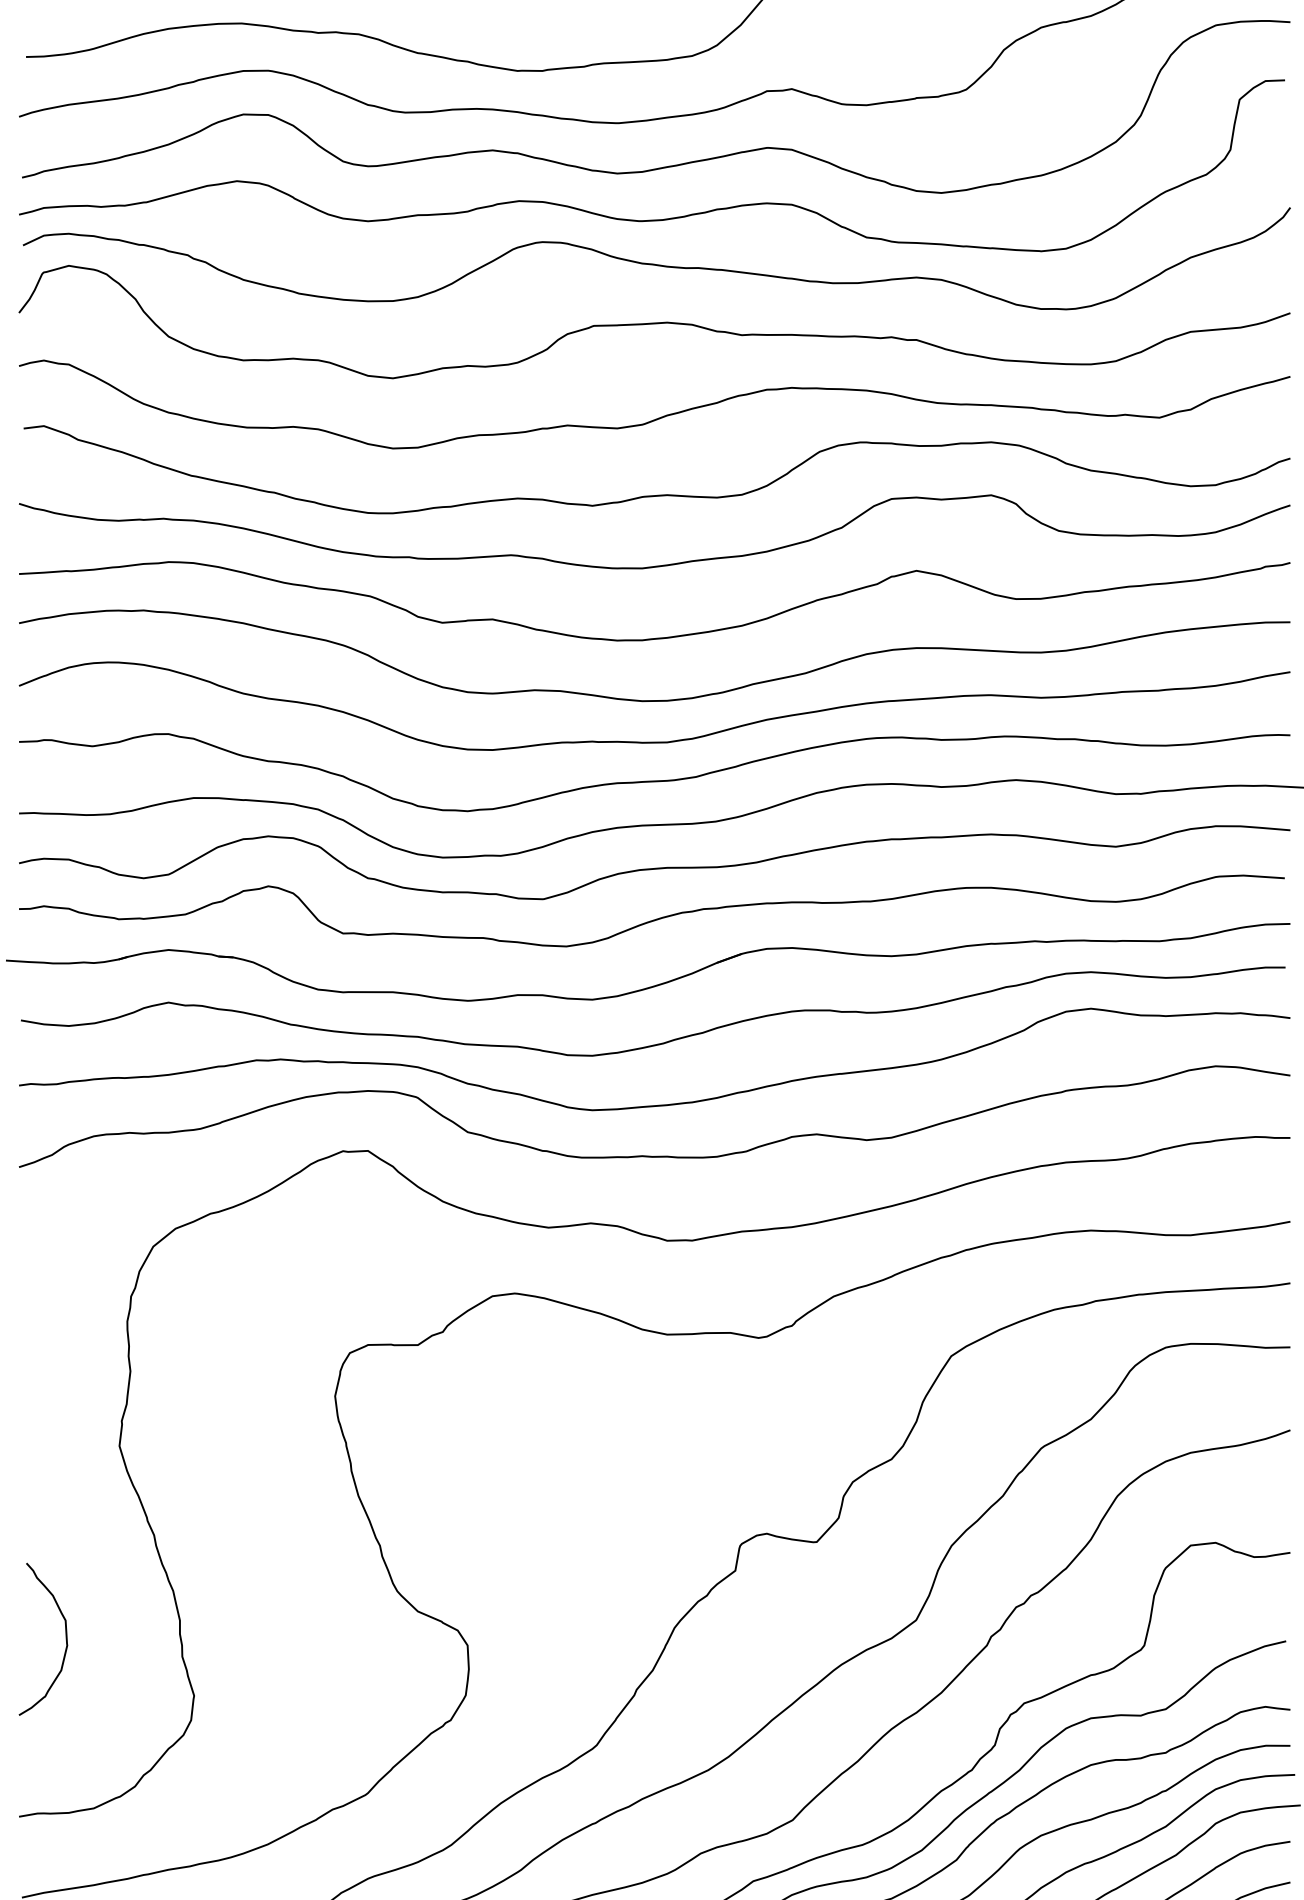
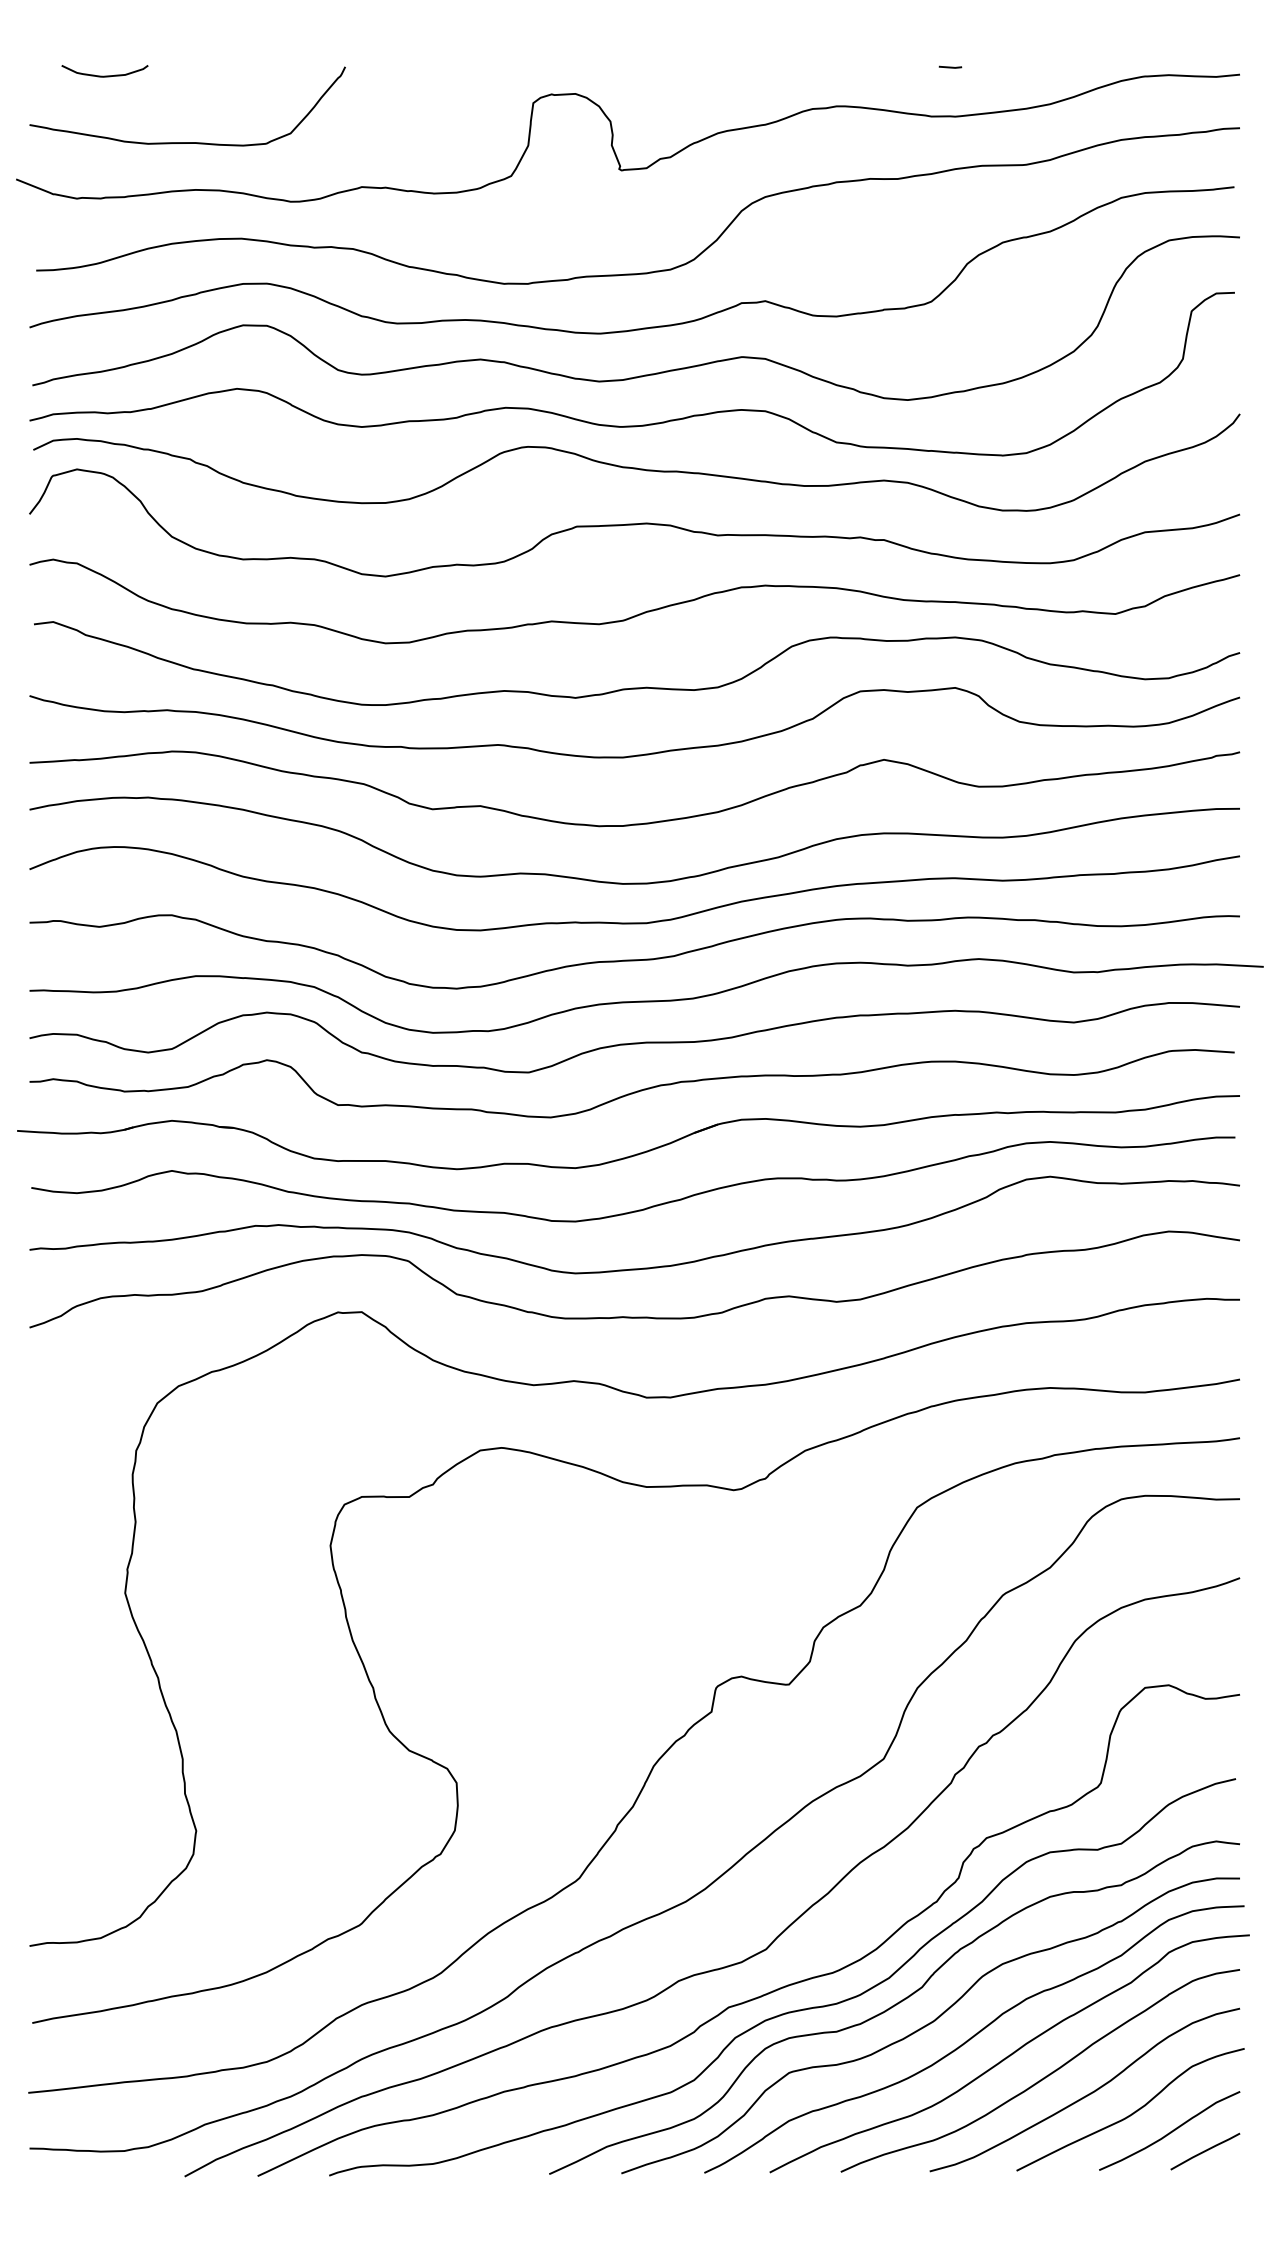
curve: (65, 1635) -> (73, 1773), removed

